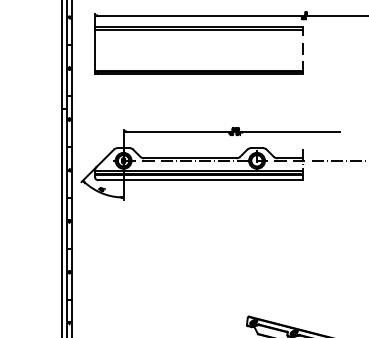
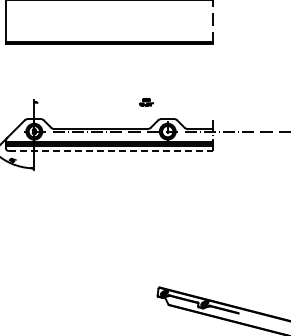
line: (232, 131) -> (143, 102), removed
line: (200, 180) -> (111, 151), solid -> dashed

